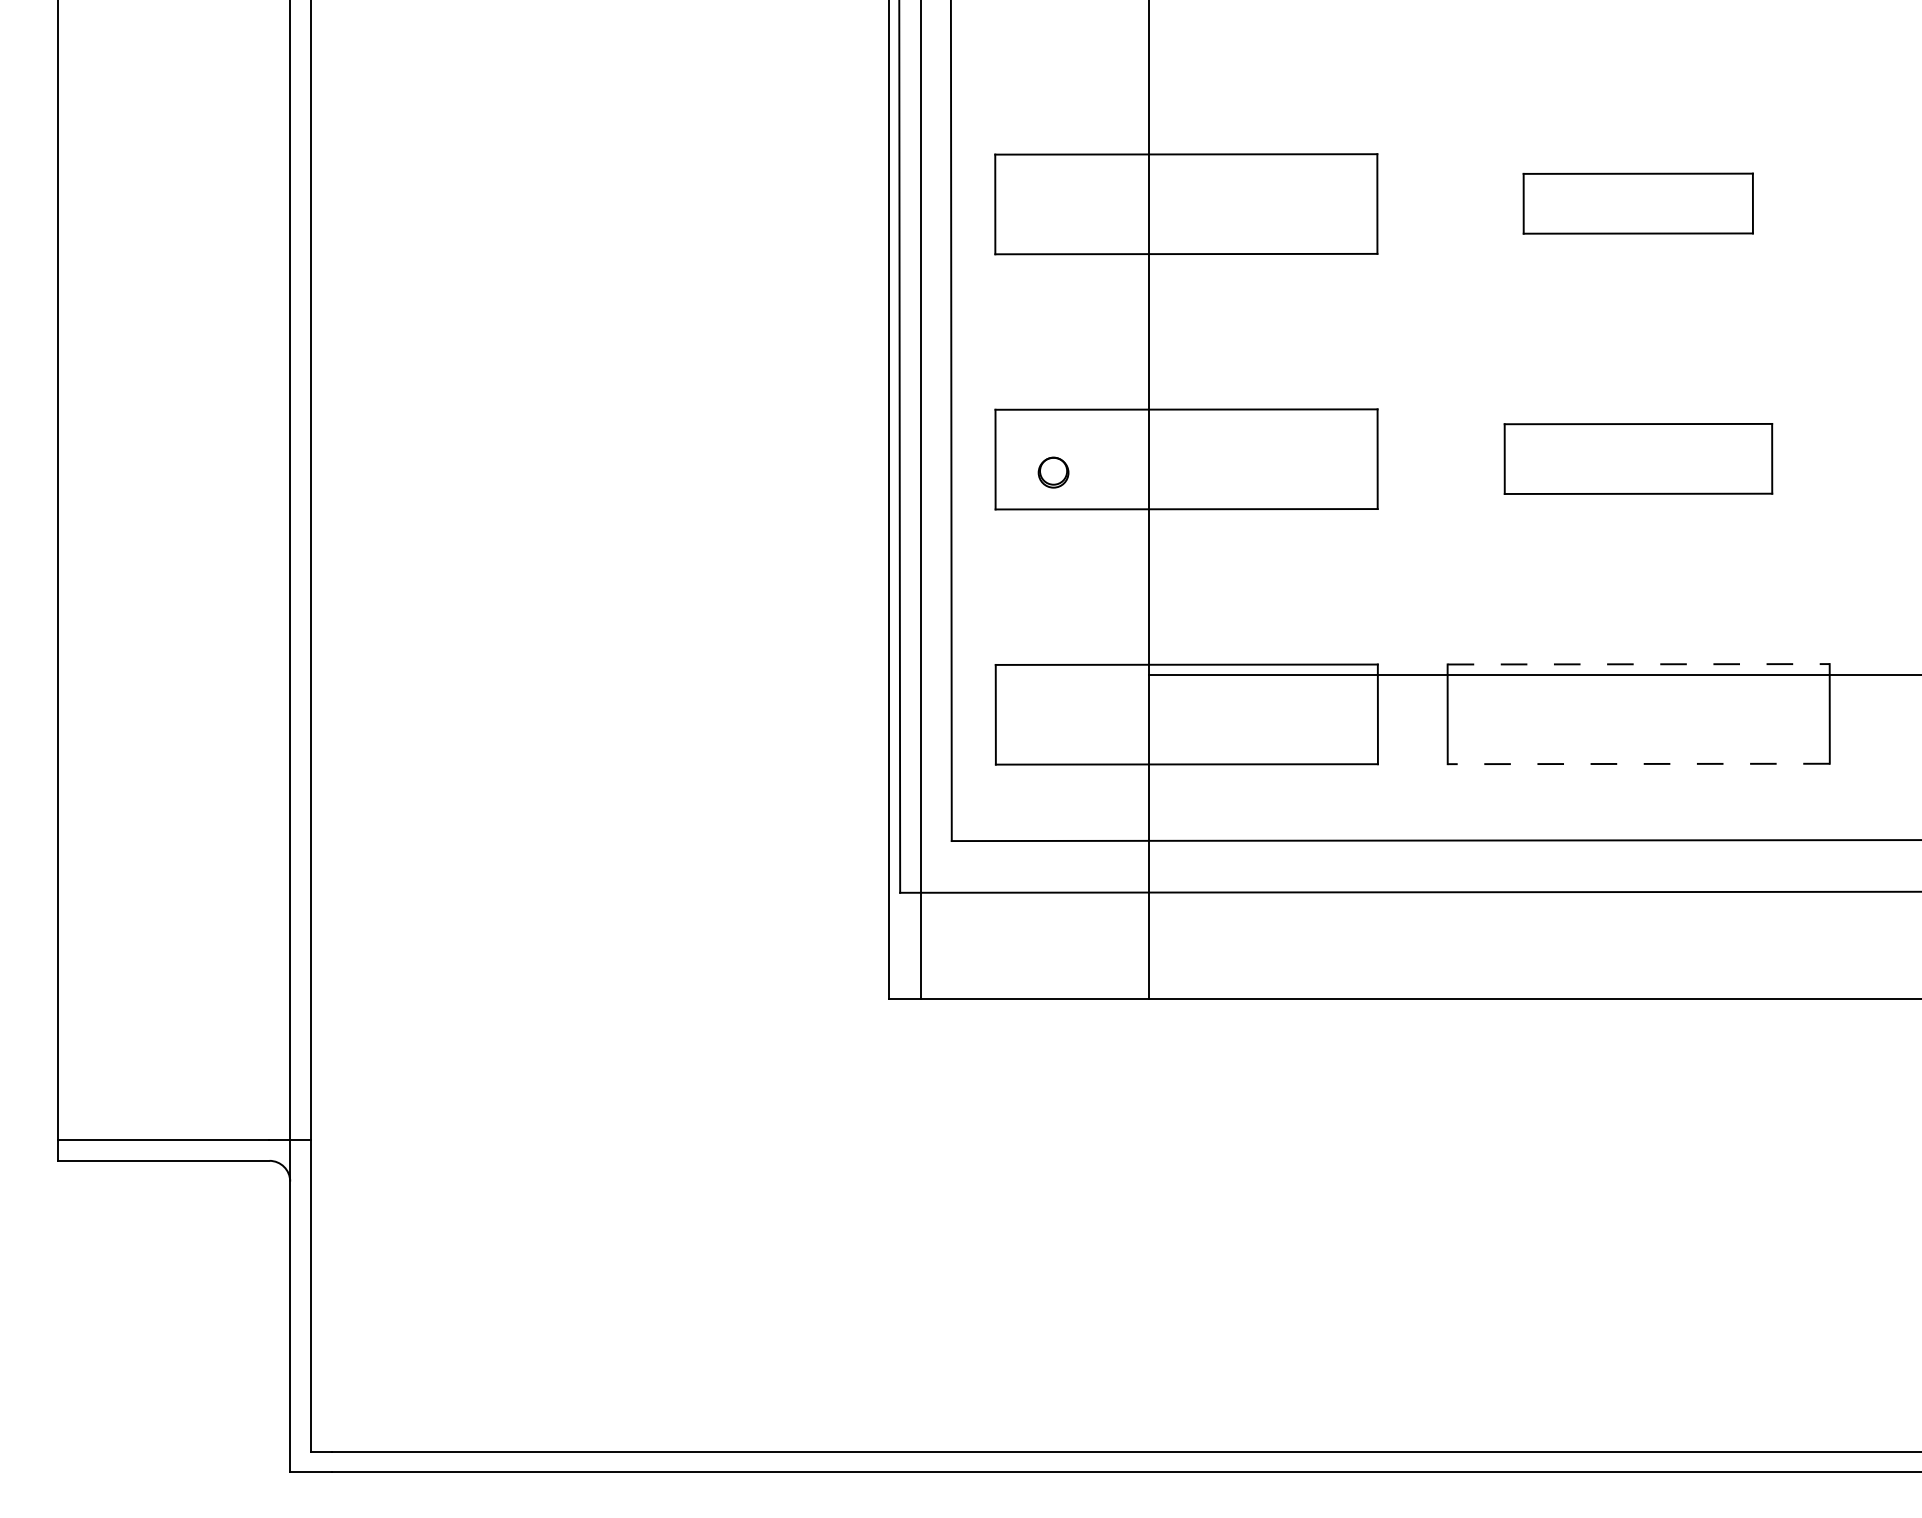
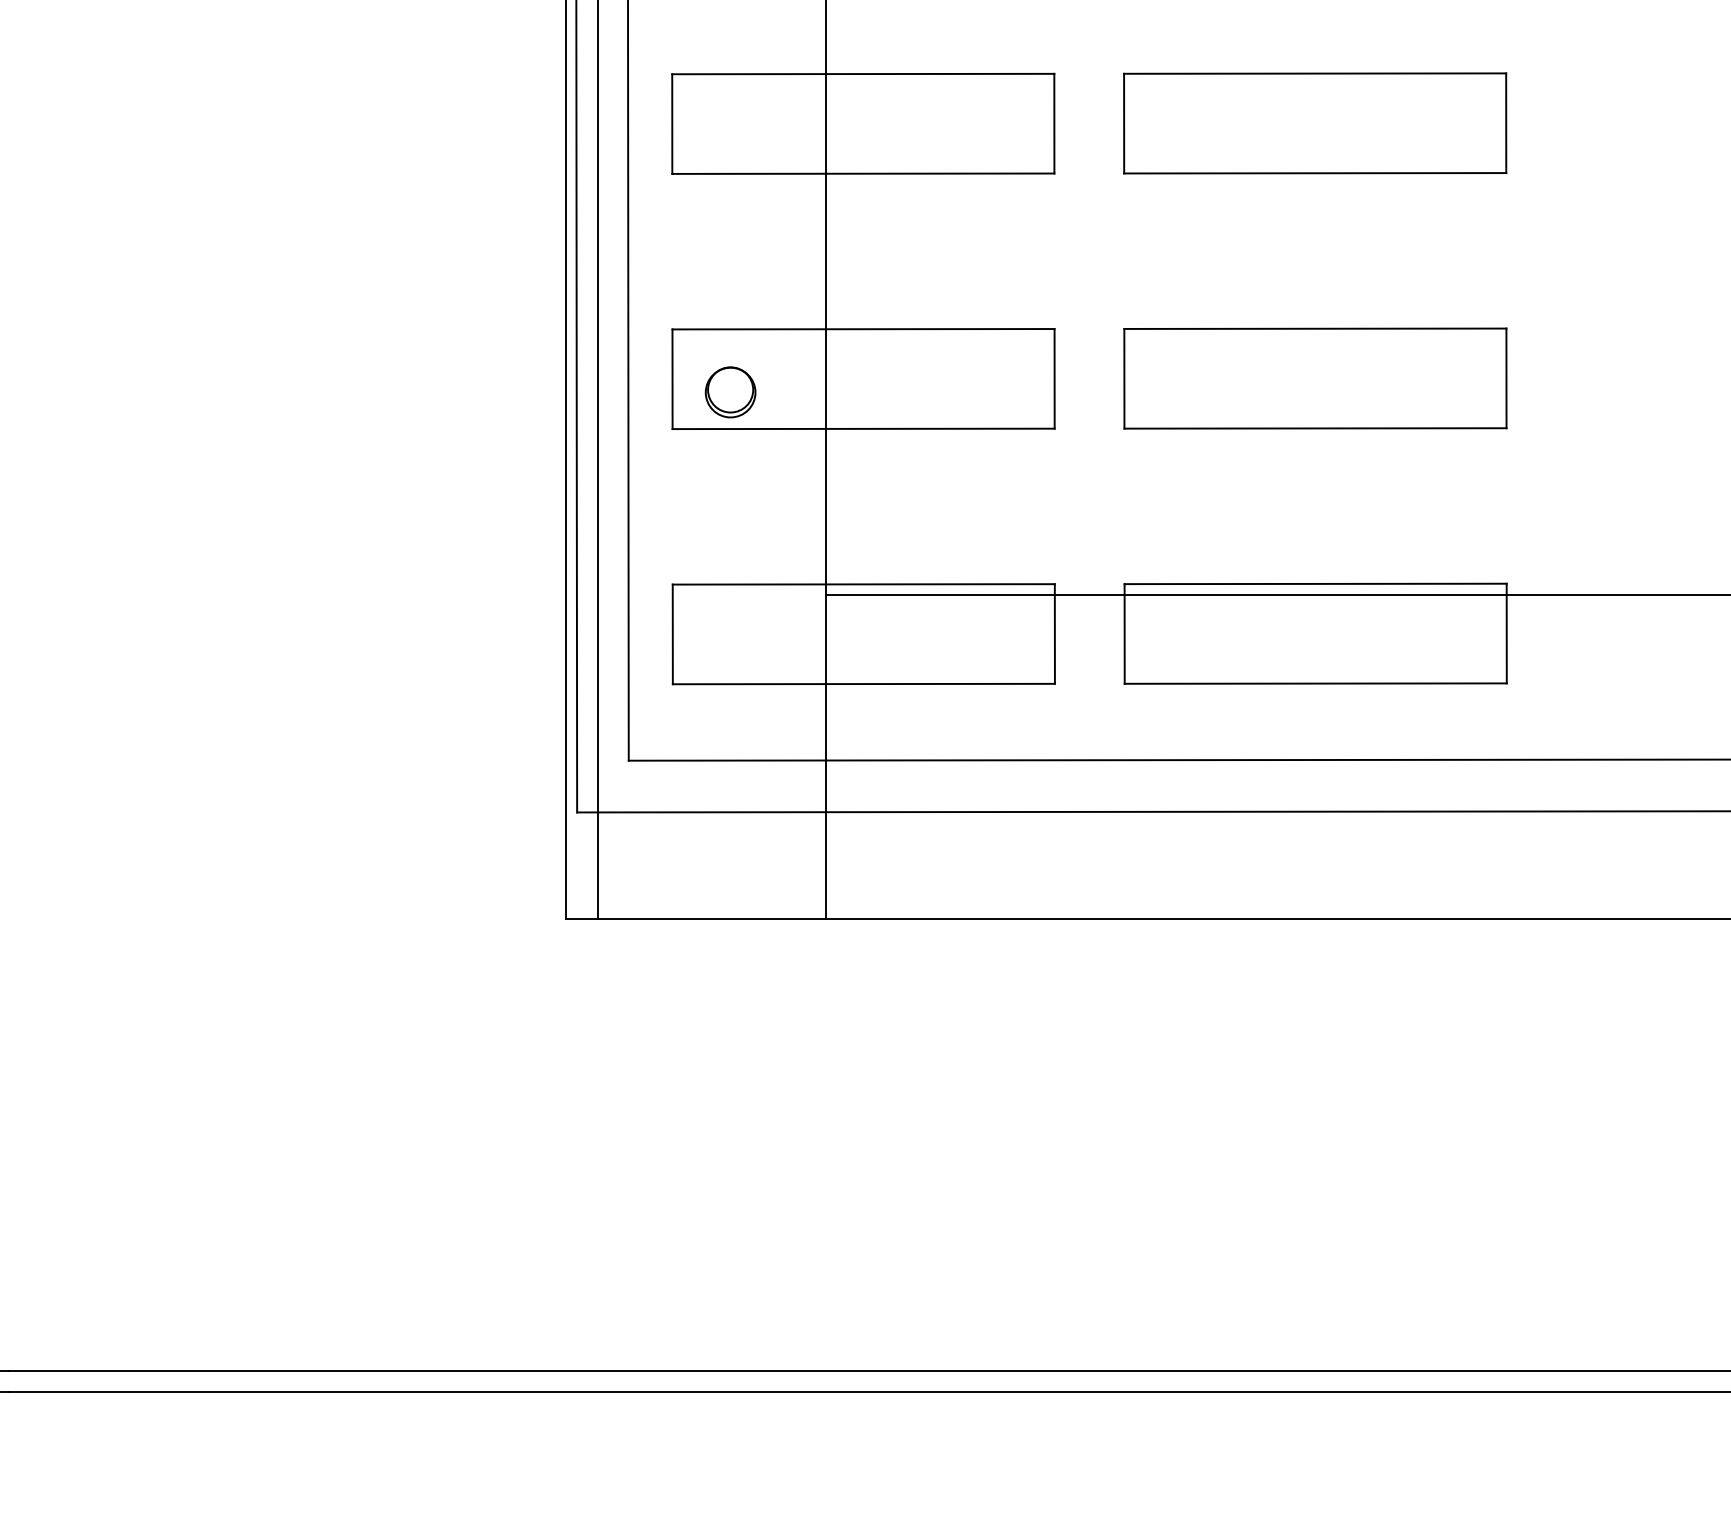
part: (1638, 203) -> (1315, 123), size x1.67
part: (1638, 458) -> (1315, 378), size x1.43
part: (1053, 472) -> (730, 392), size x1.67
line: (1639, 664) -> (1316, 584), dashed -> solid
line: (1638, 763) -> (1315, 683), dashed -> solid

